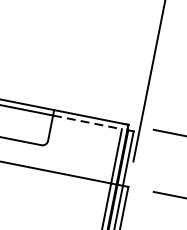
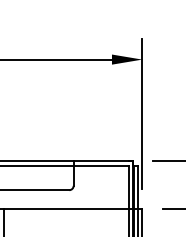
line: (88, 122) -> (101, 165), dashed -> solid

